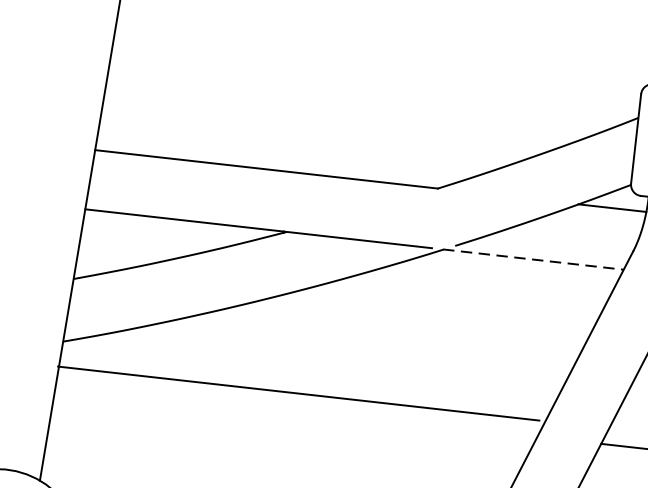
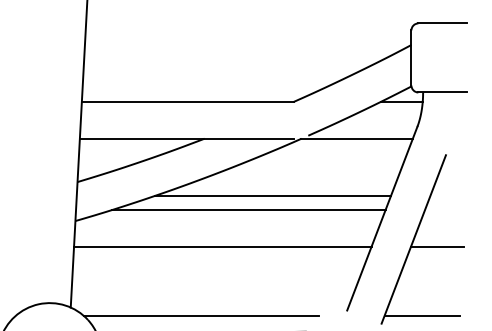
line: (534, 259) -> (357, 138), dashed -> solid
line: (386, 336) -> (272, 195), added
line: (345, 354) -> (248, 209), added
line: (298, 393) -> (222, 246), moved

